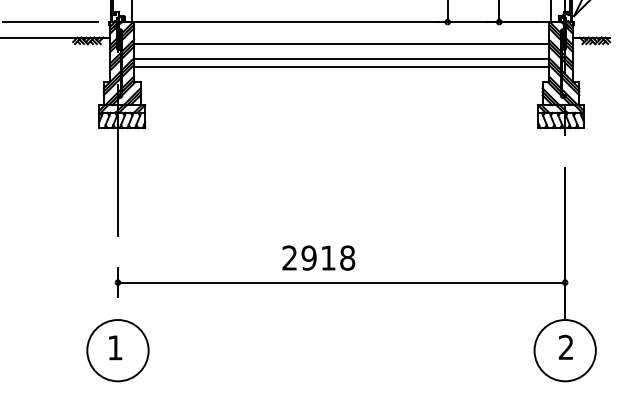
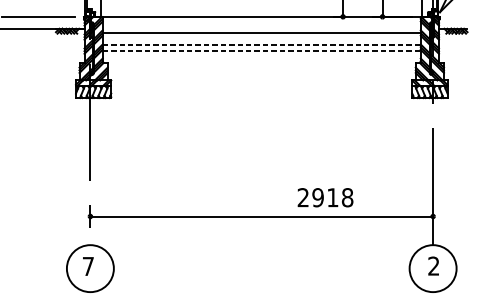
line: (341, 58) -> (261, 44), solid -> dashed
line: (341, 66) -> (261, 50), solid -> dashed
text: (318, 257) -> (325, 197), moved
text: (115, 347) -> (88, 266), 1 -> 7

